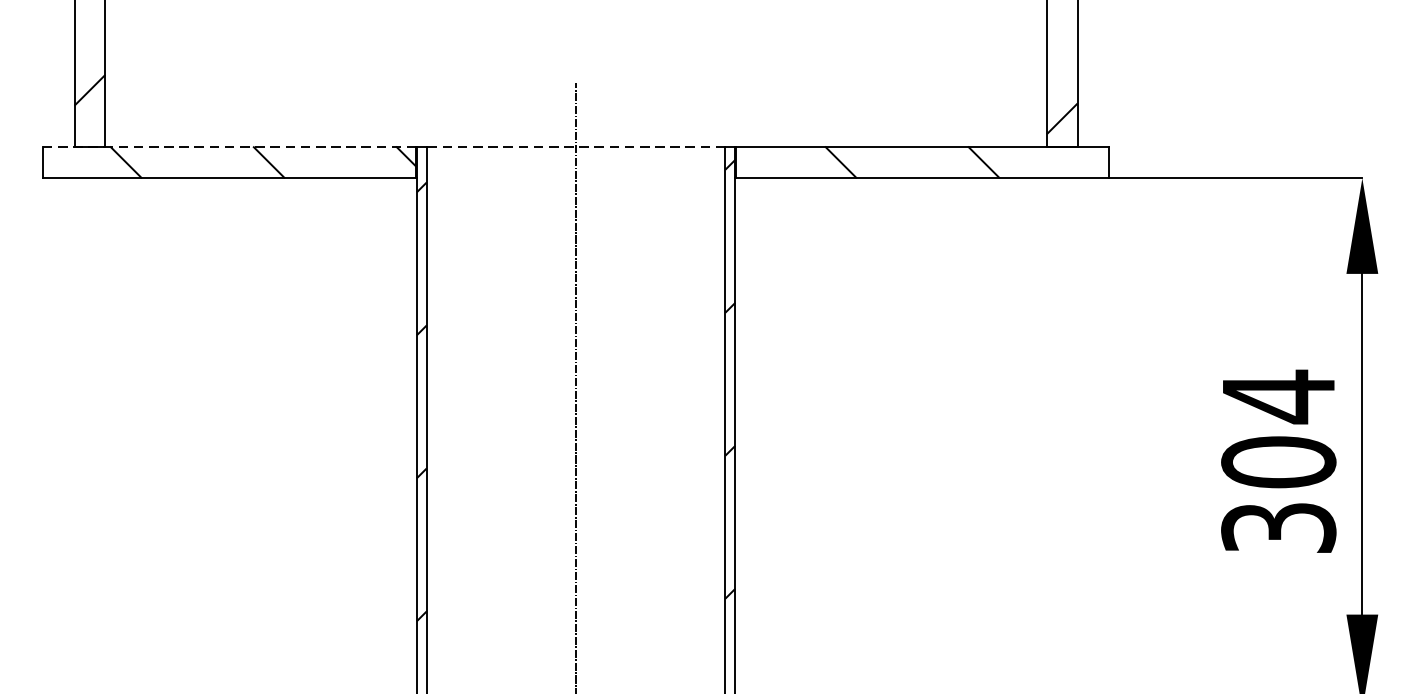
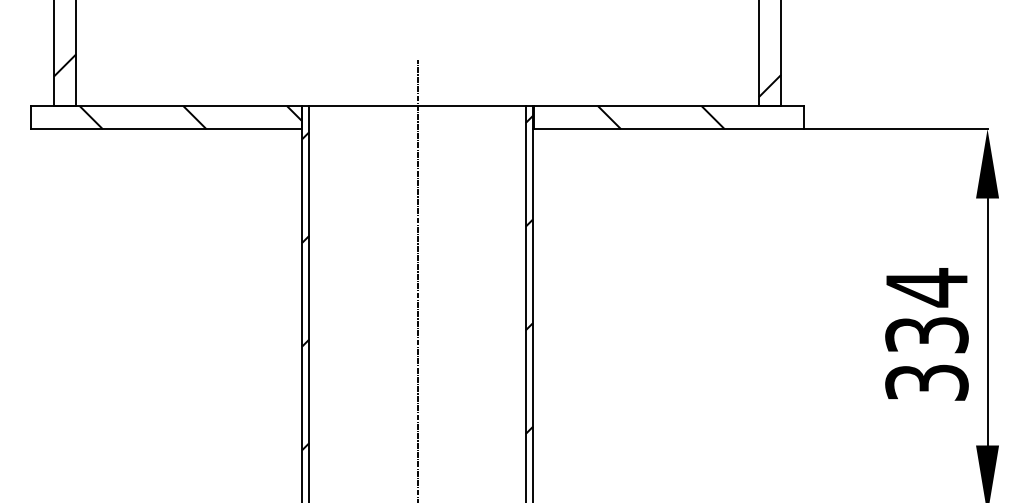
line: (229, 146) -> (166, 106), dashed -> solid
line: (576, 146) -> (417, 106), dashed -> solid
text: (1278, 461) -> (926, 334), 304 -> 334

